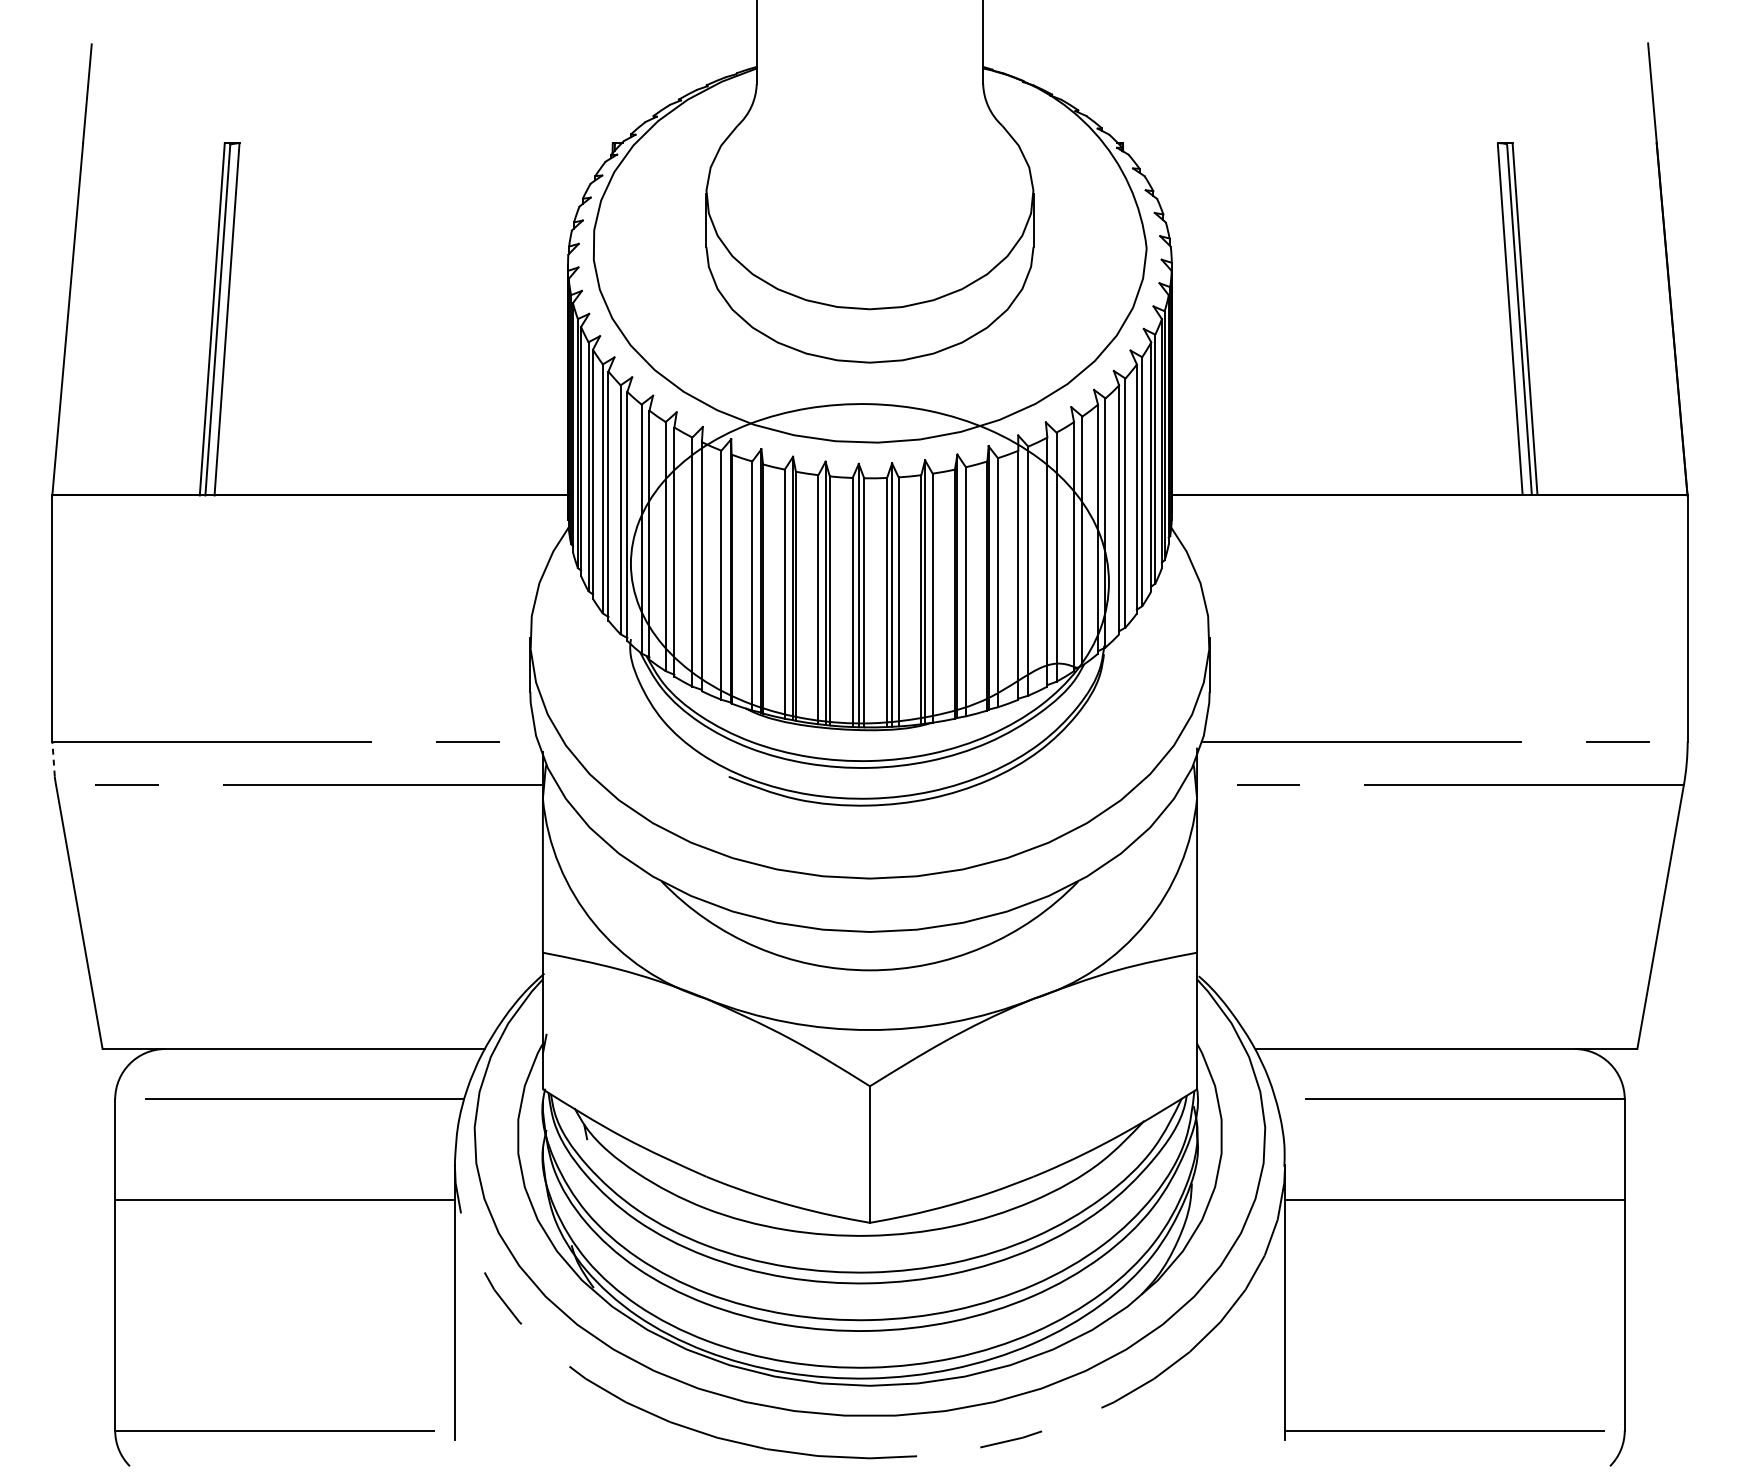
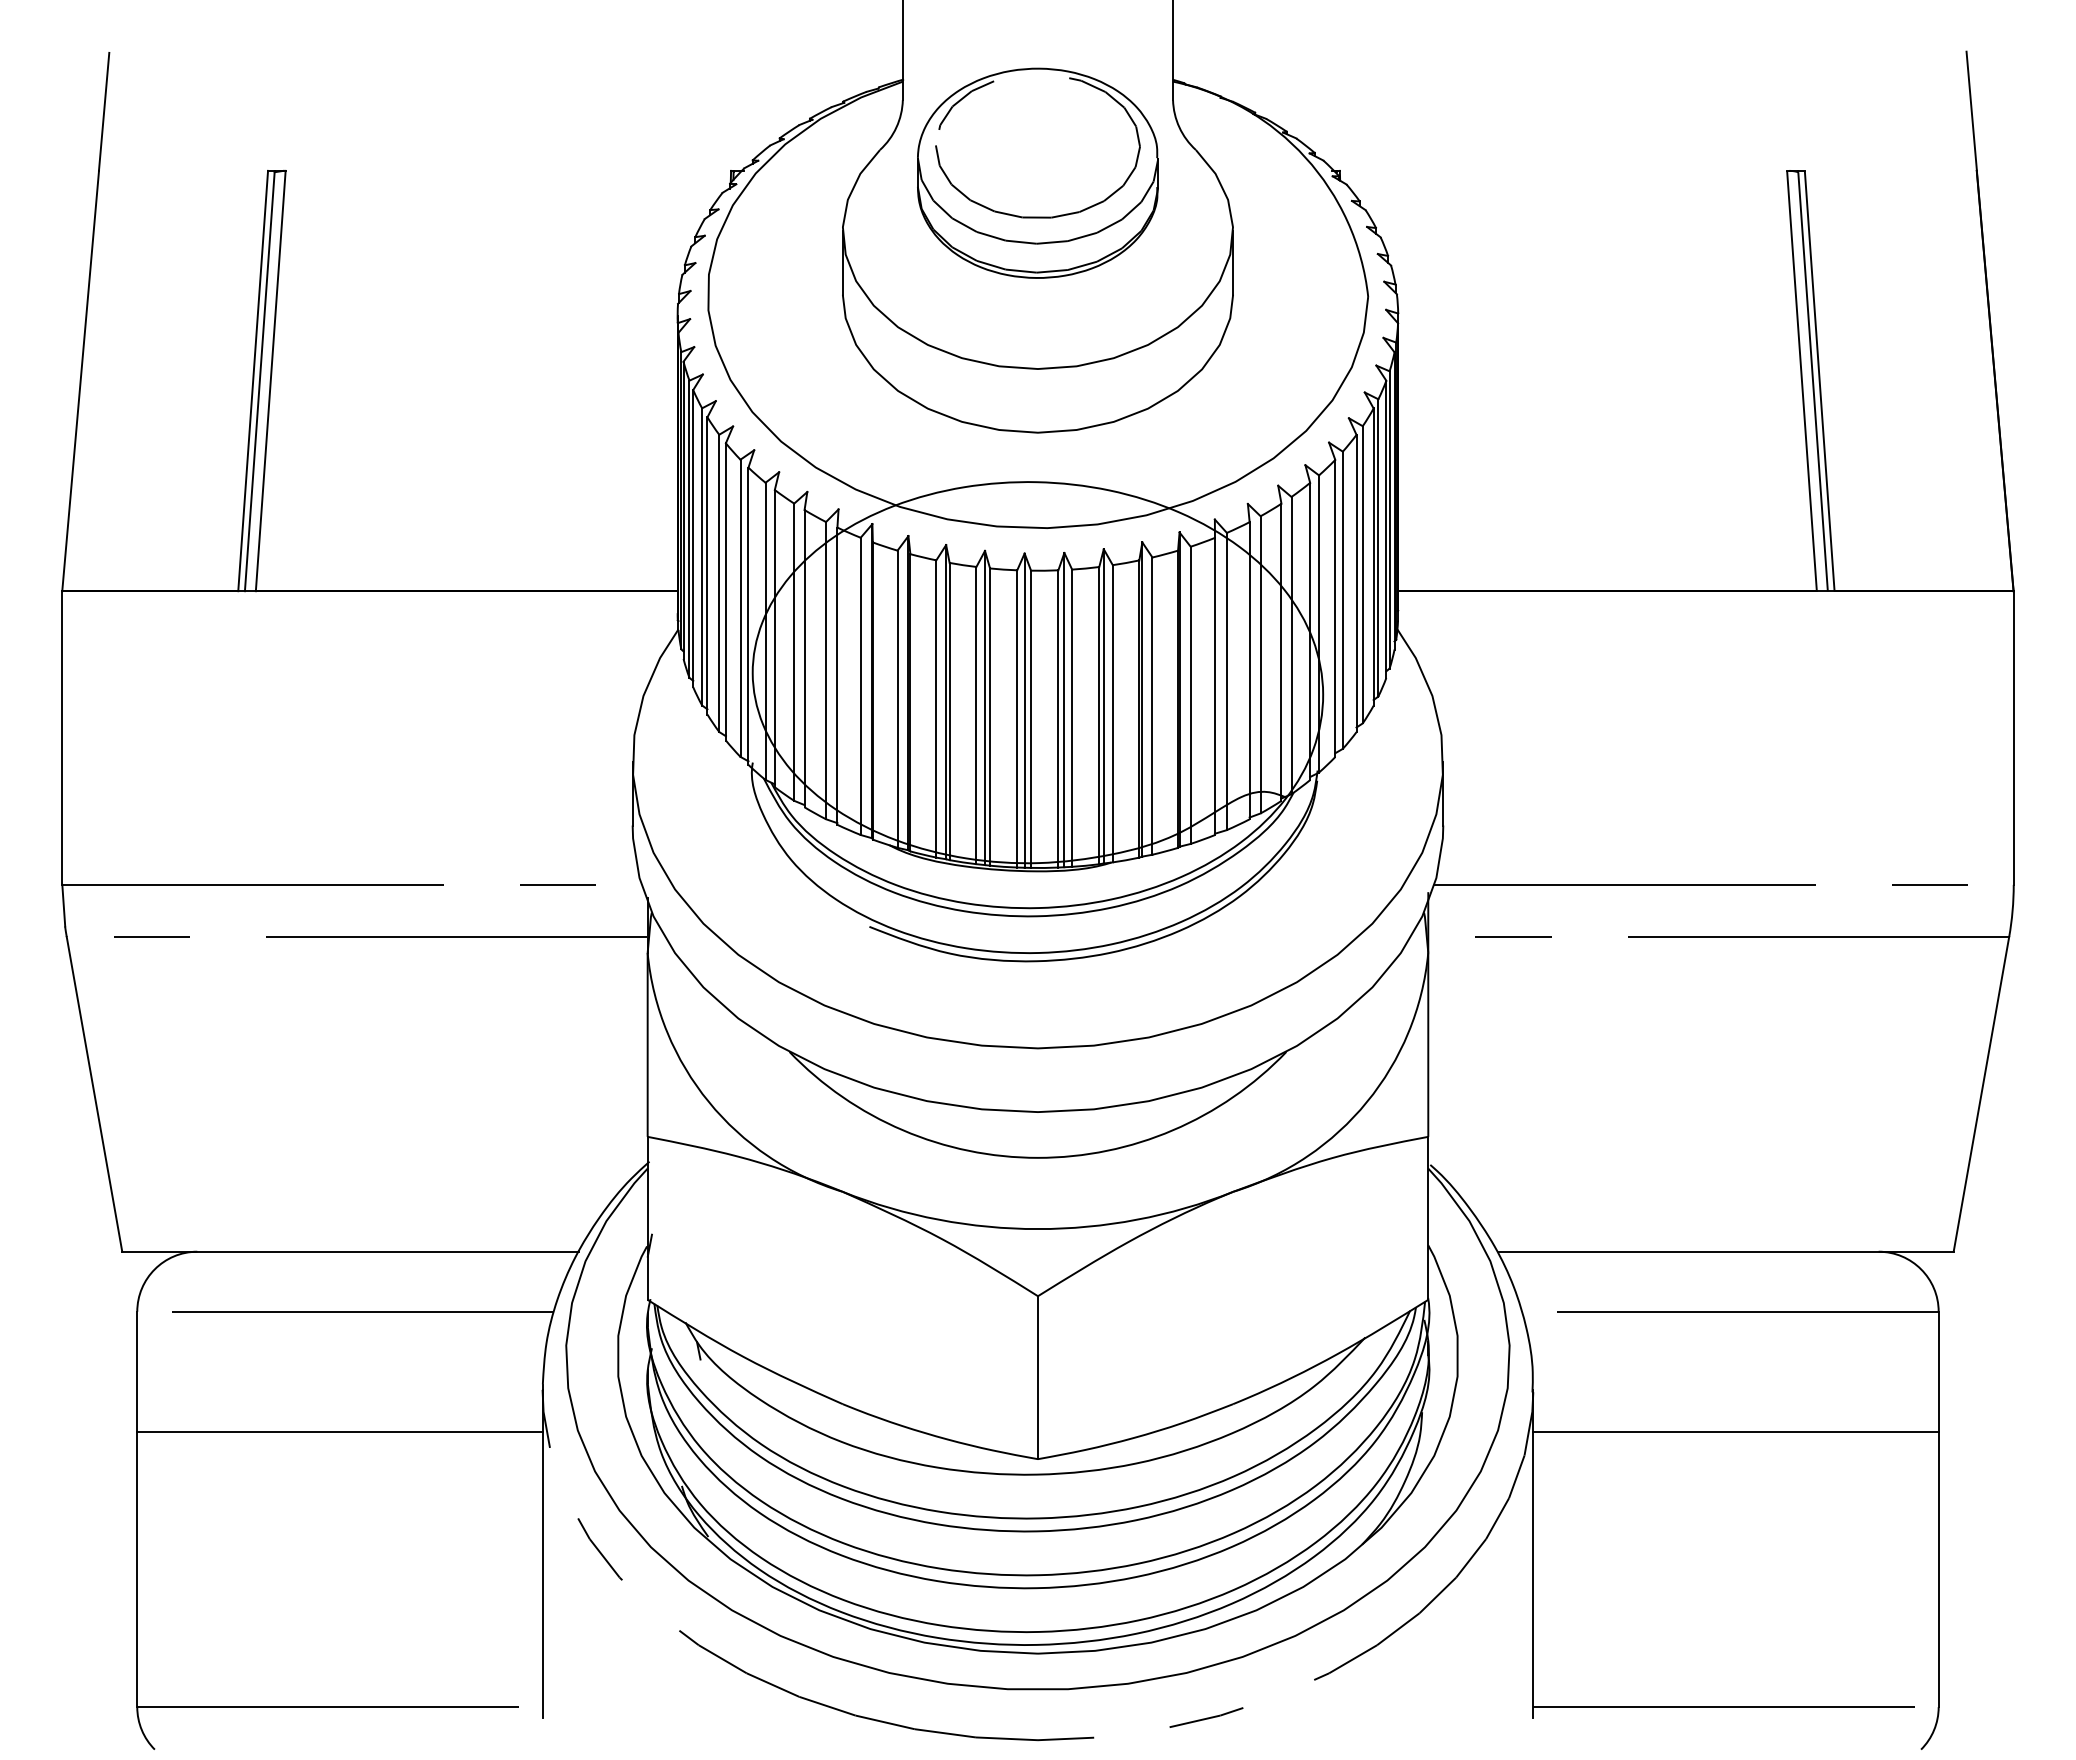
part: (869, 144) -> (1037, 172), added
line: (53, 758) -> (63, 905), dashed -> solid

